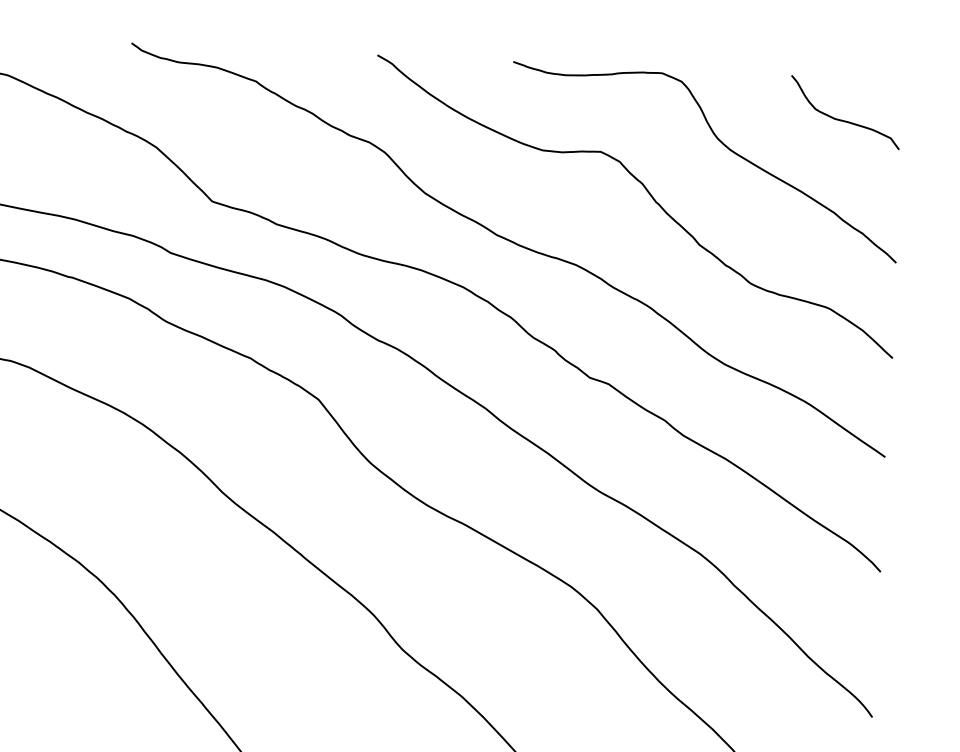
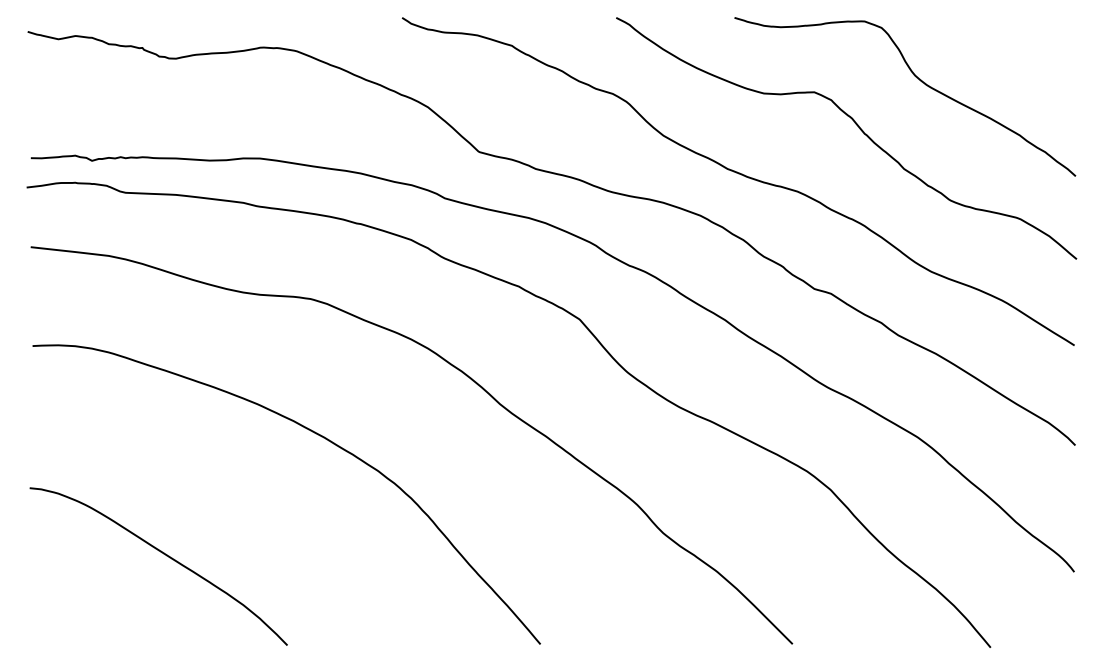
curve: (840, 118) -> (1021, 53), removed

